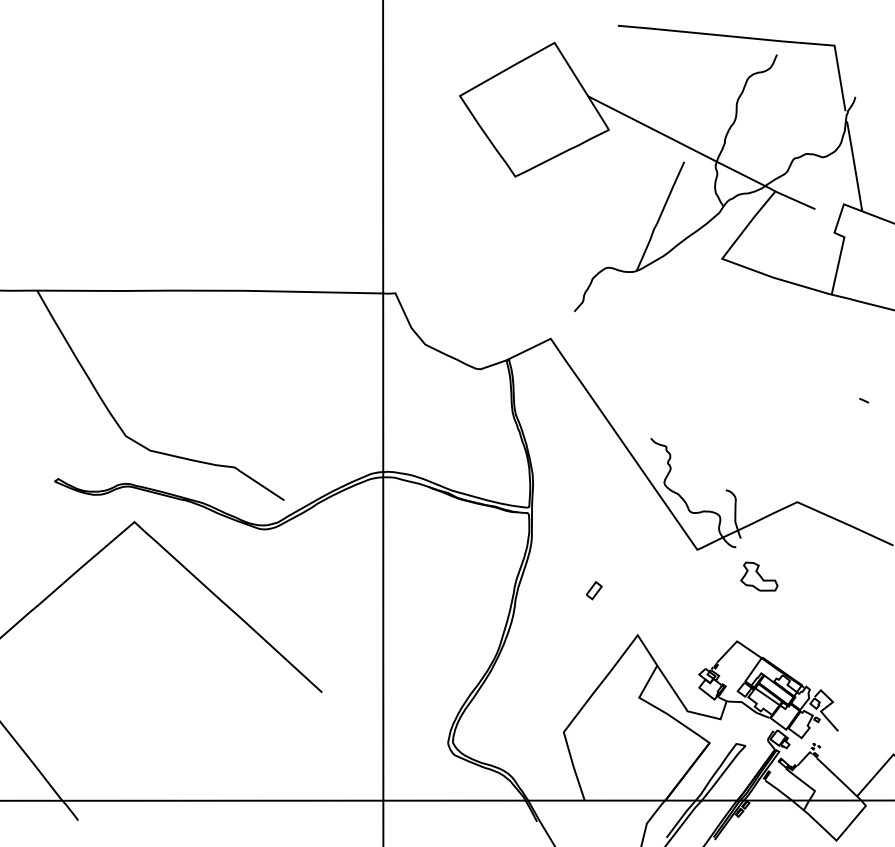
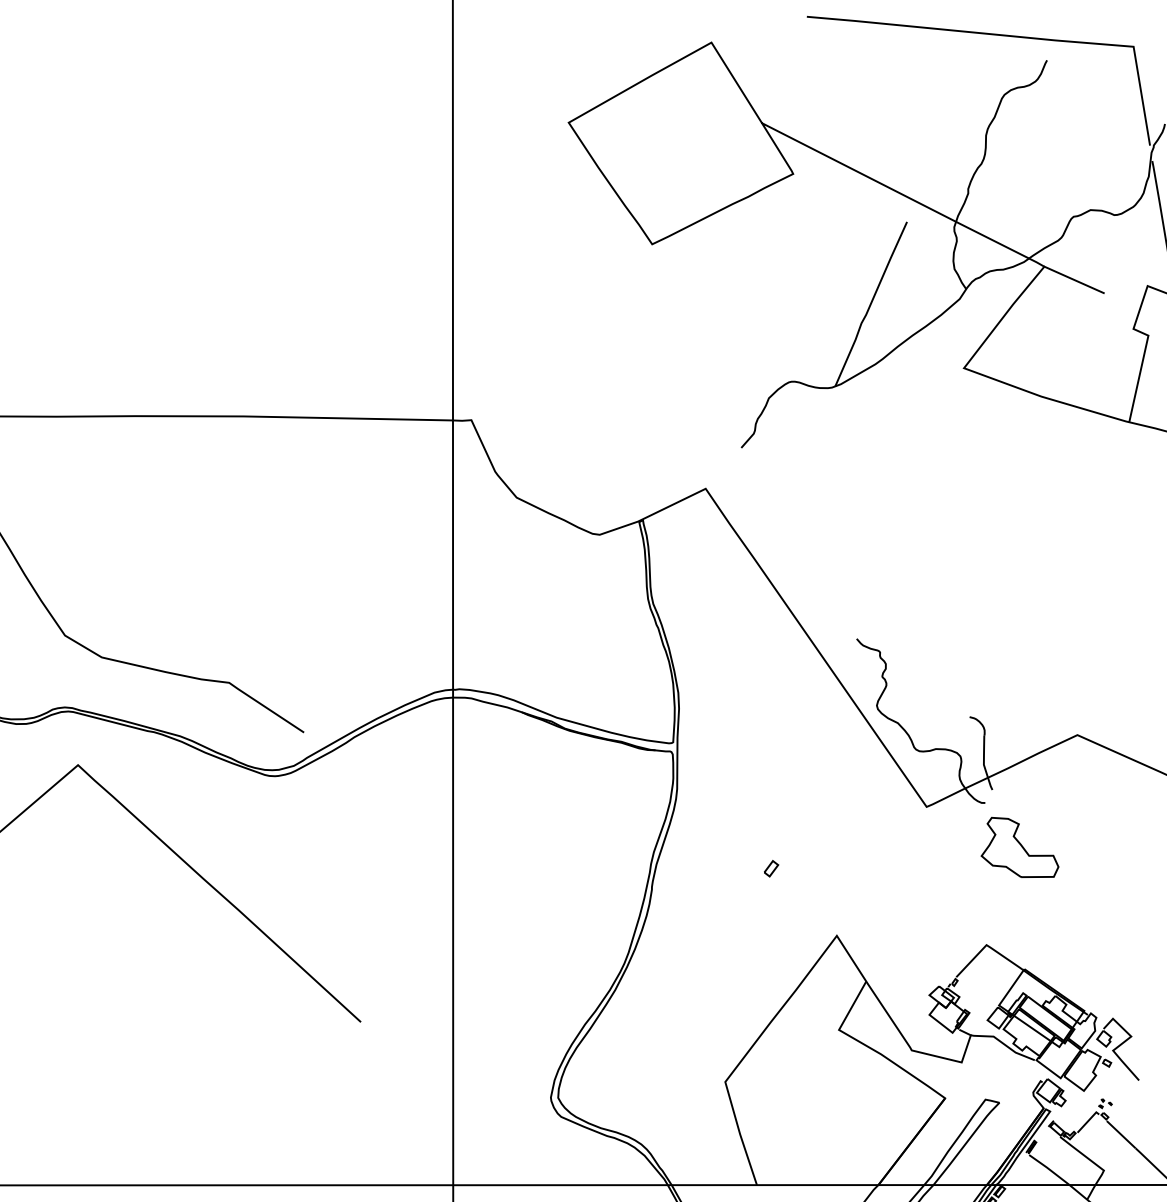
part: (759, 576) -> (1020, 847), size x1.4
part: (594, 590) -> (771, 868), size x0.6

